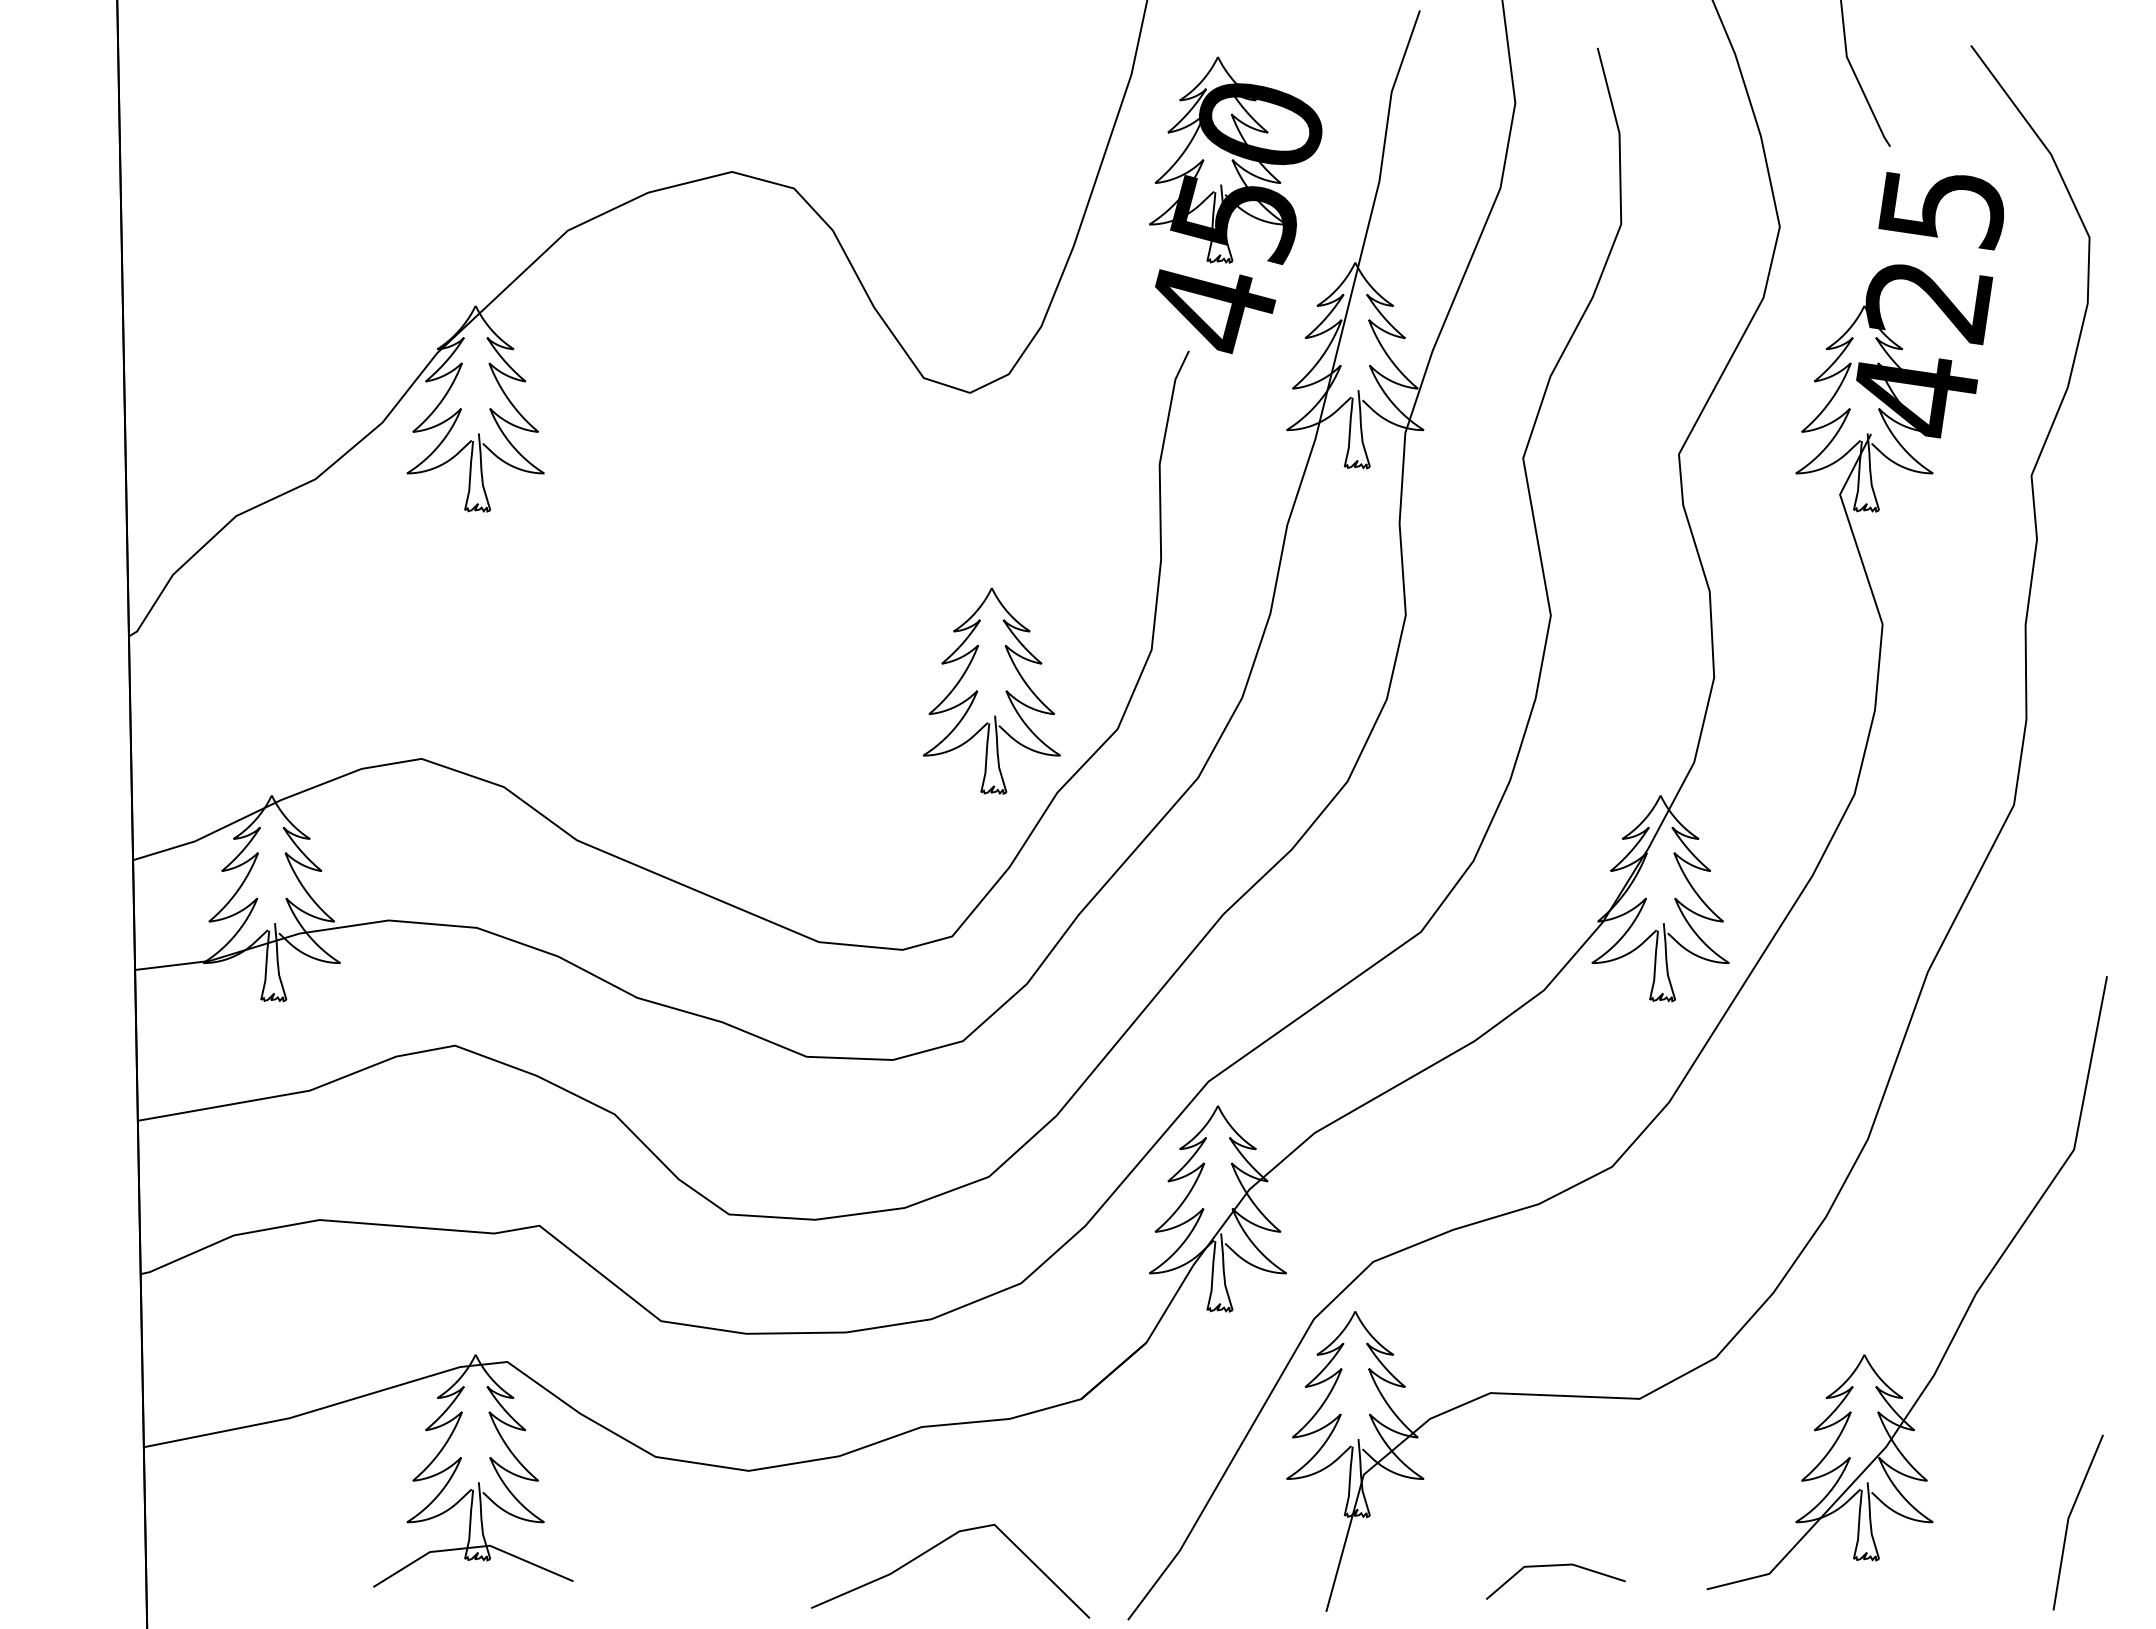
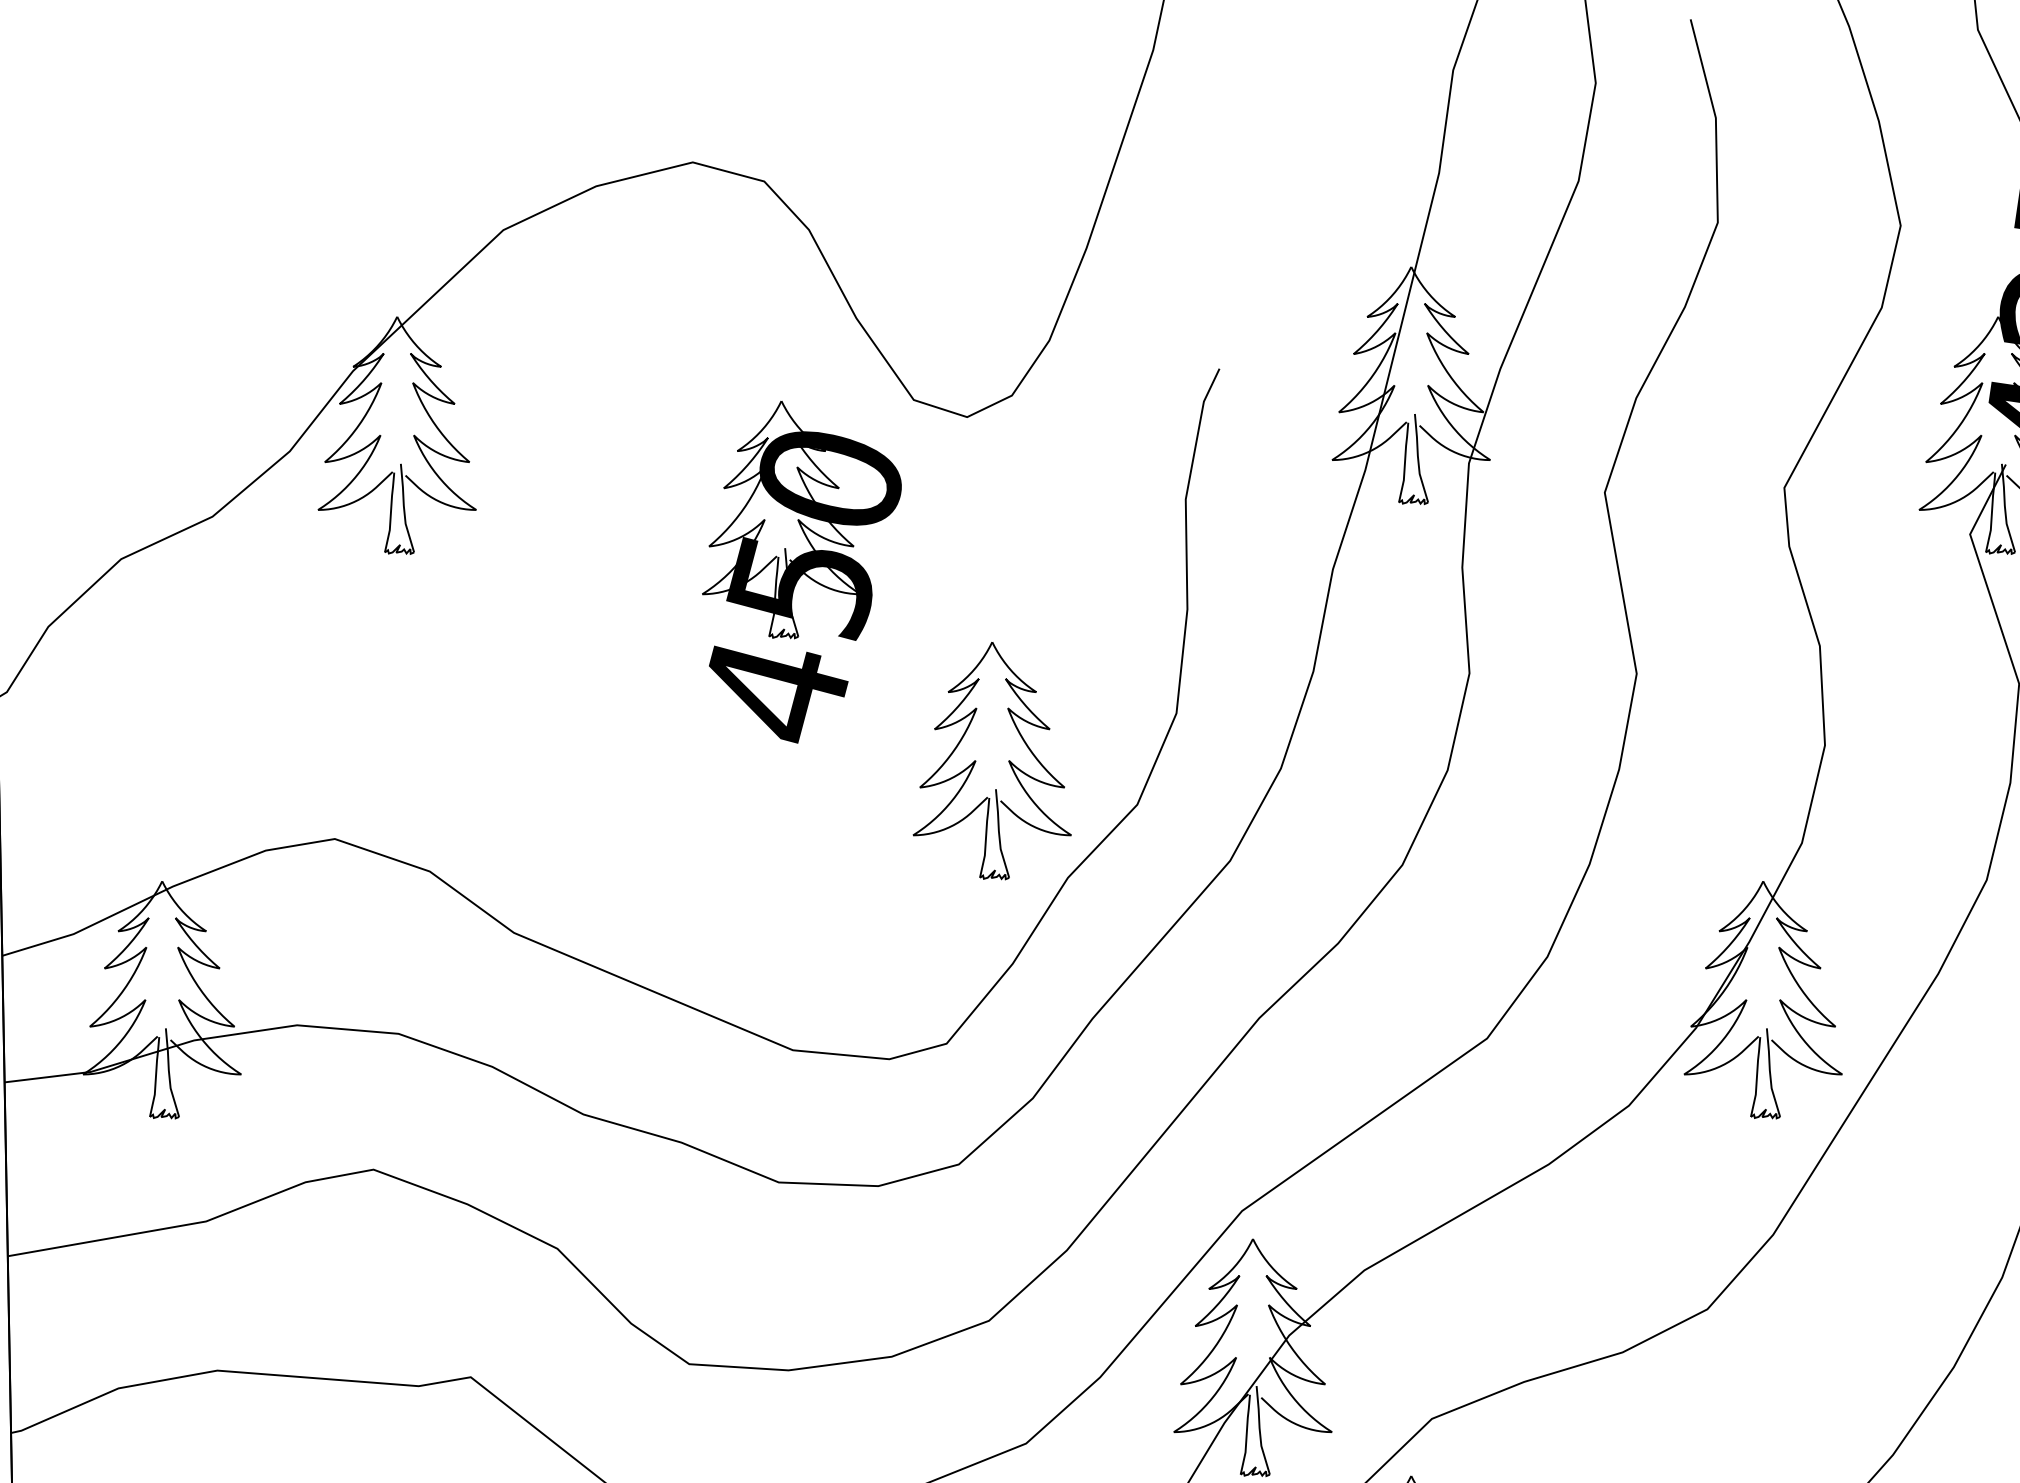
part: (1235, 205) -> (801, 572), moved

